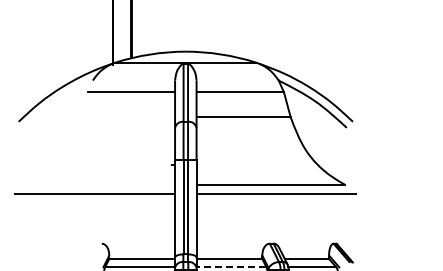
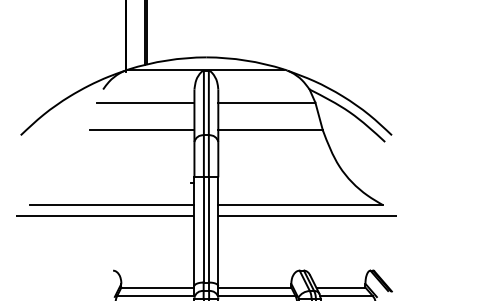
line: (127, 117) -> (141, 130), added
line: (100, 184) -> (111, 204), added
line: (231, 266) -> (257, 295), dashed -> solid

